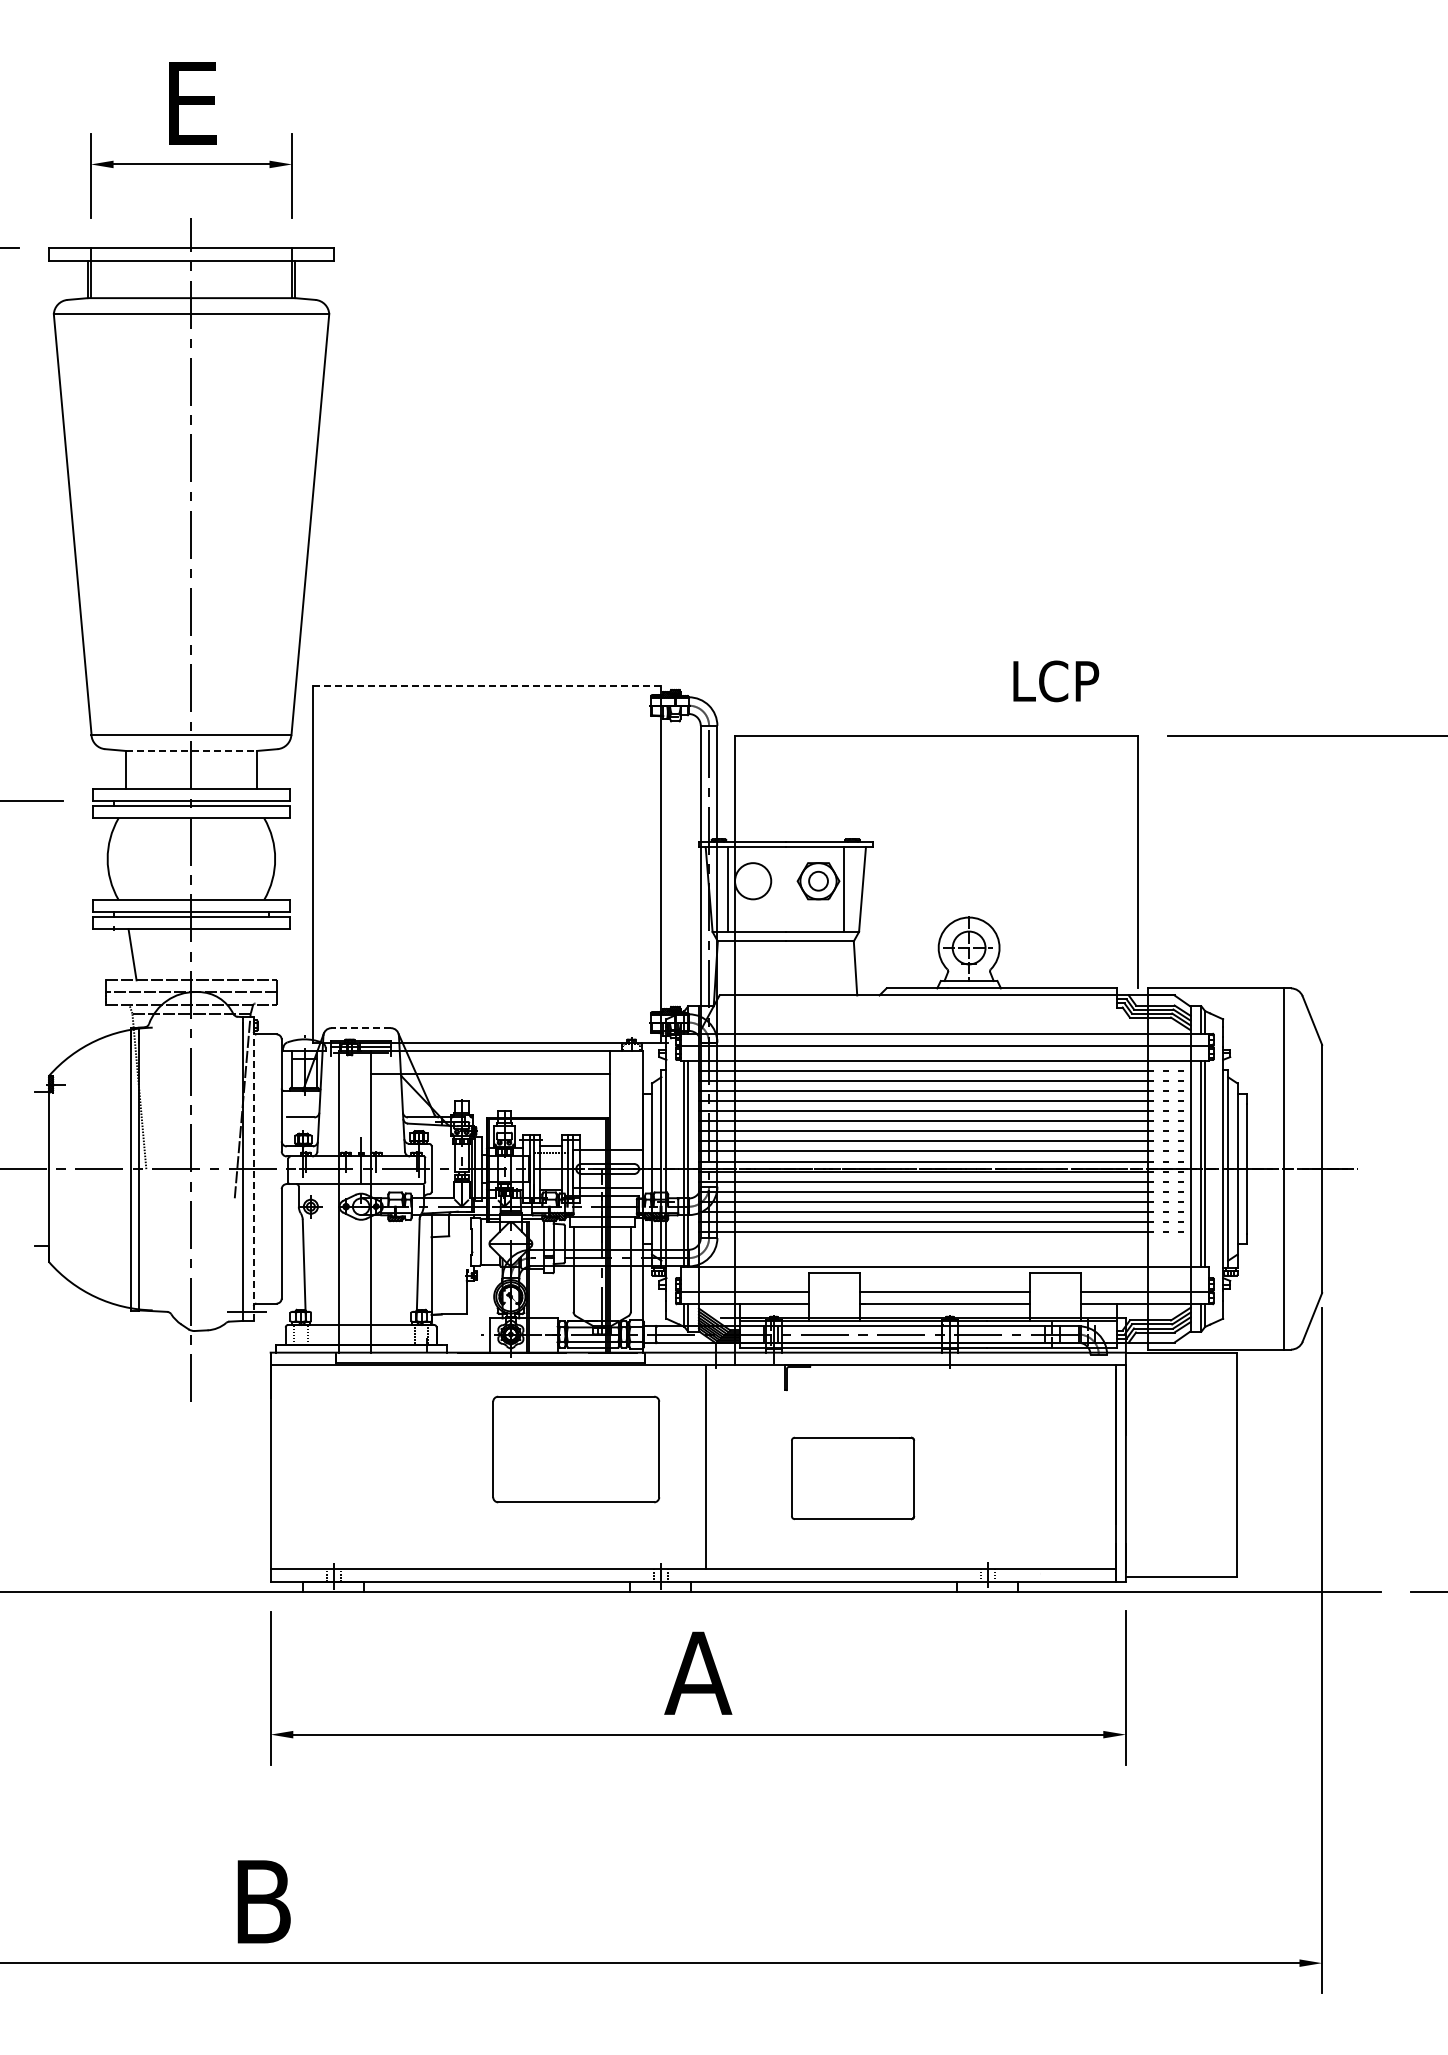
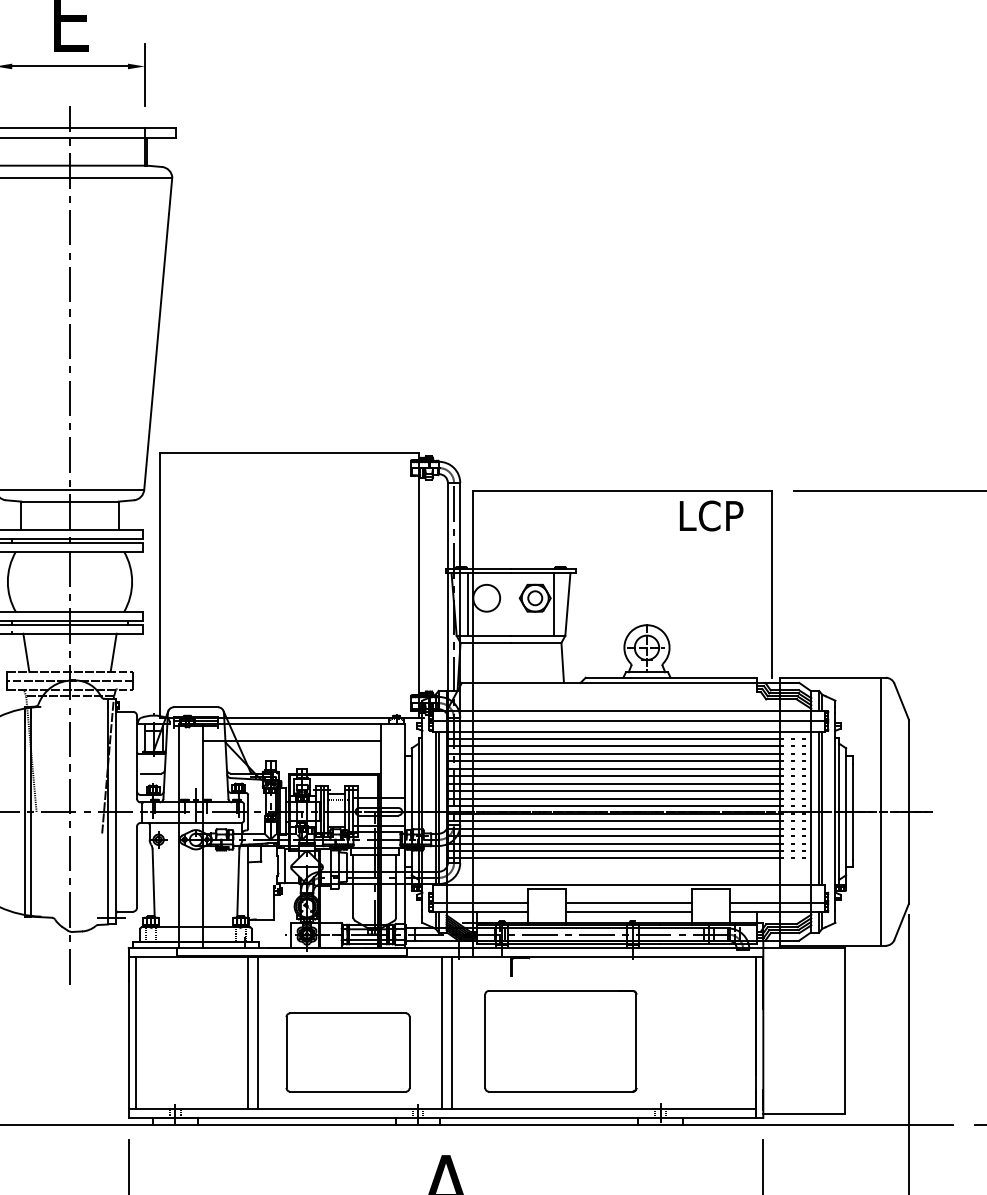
text: (1056, 681) -> (711, 516), moved
line: (486, 685) -> (288, 453), dashed -> solid
line: (191, 750) -> (70, 501), dashed -> solid
line: (250, 954) -> (113, 652), added
line: (361, 1028) -> (196, 707), dashed -> solid
line: (253, 1169) -> (116, 812), dashed -> solid
part: (576, 1449) -> (348, 1052), moved
line: (280, 1466) -> (136, 1032), added
line: (431, 1466) -> (248, 1032), added
line: (444, 1466) -> (257, 1032), added
line: (693, 1466) -> (442, 1032), added
part: (852, 1478) -> (560, 1041), size x1.67

